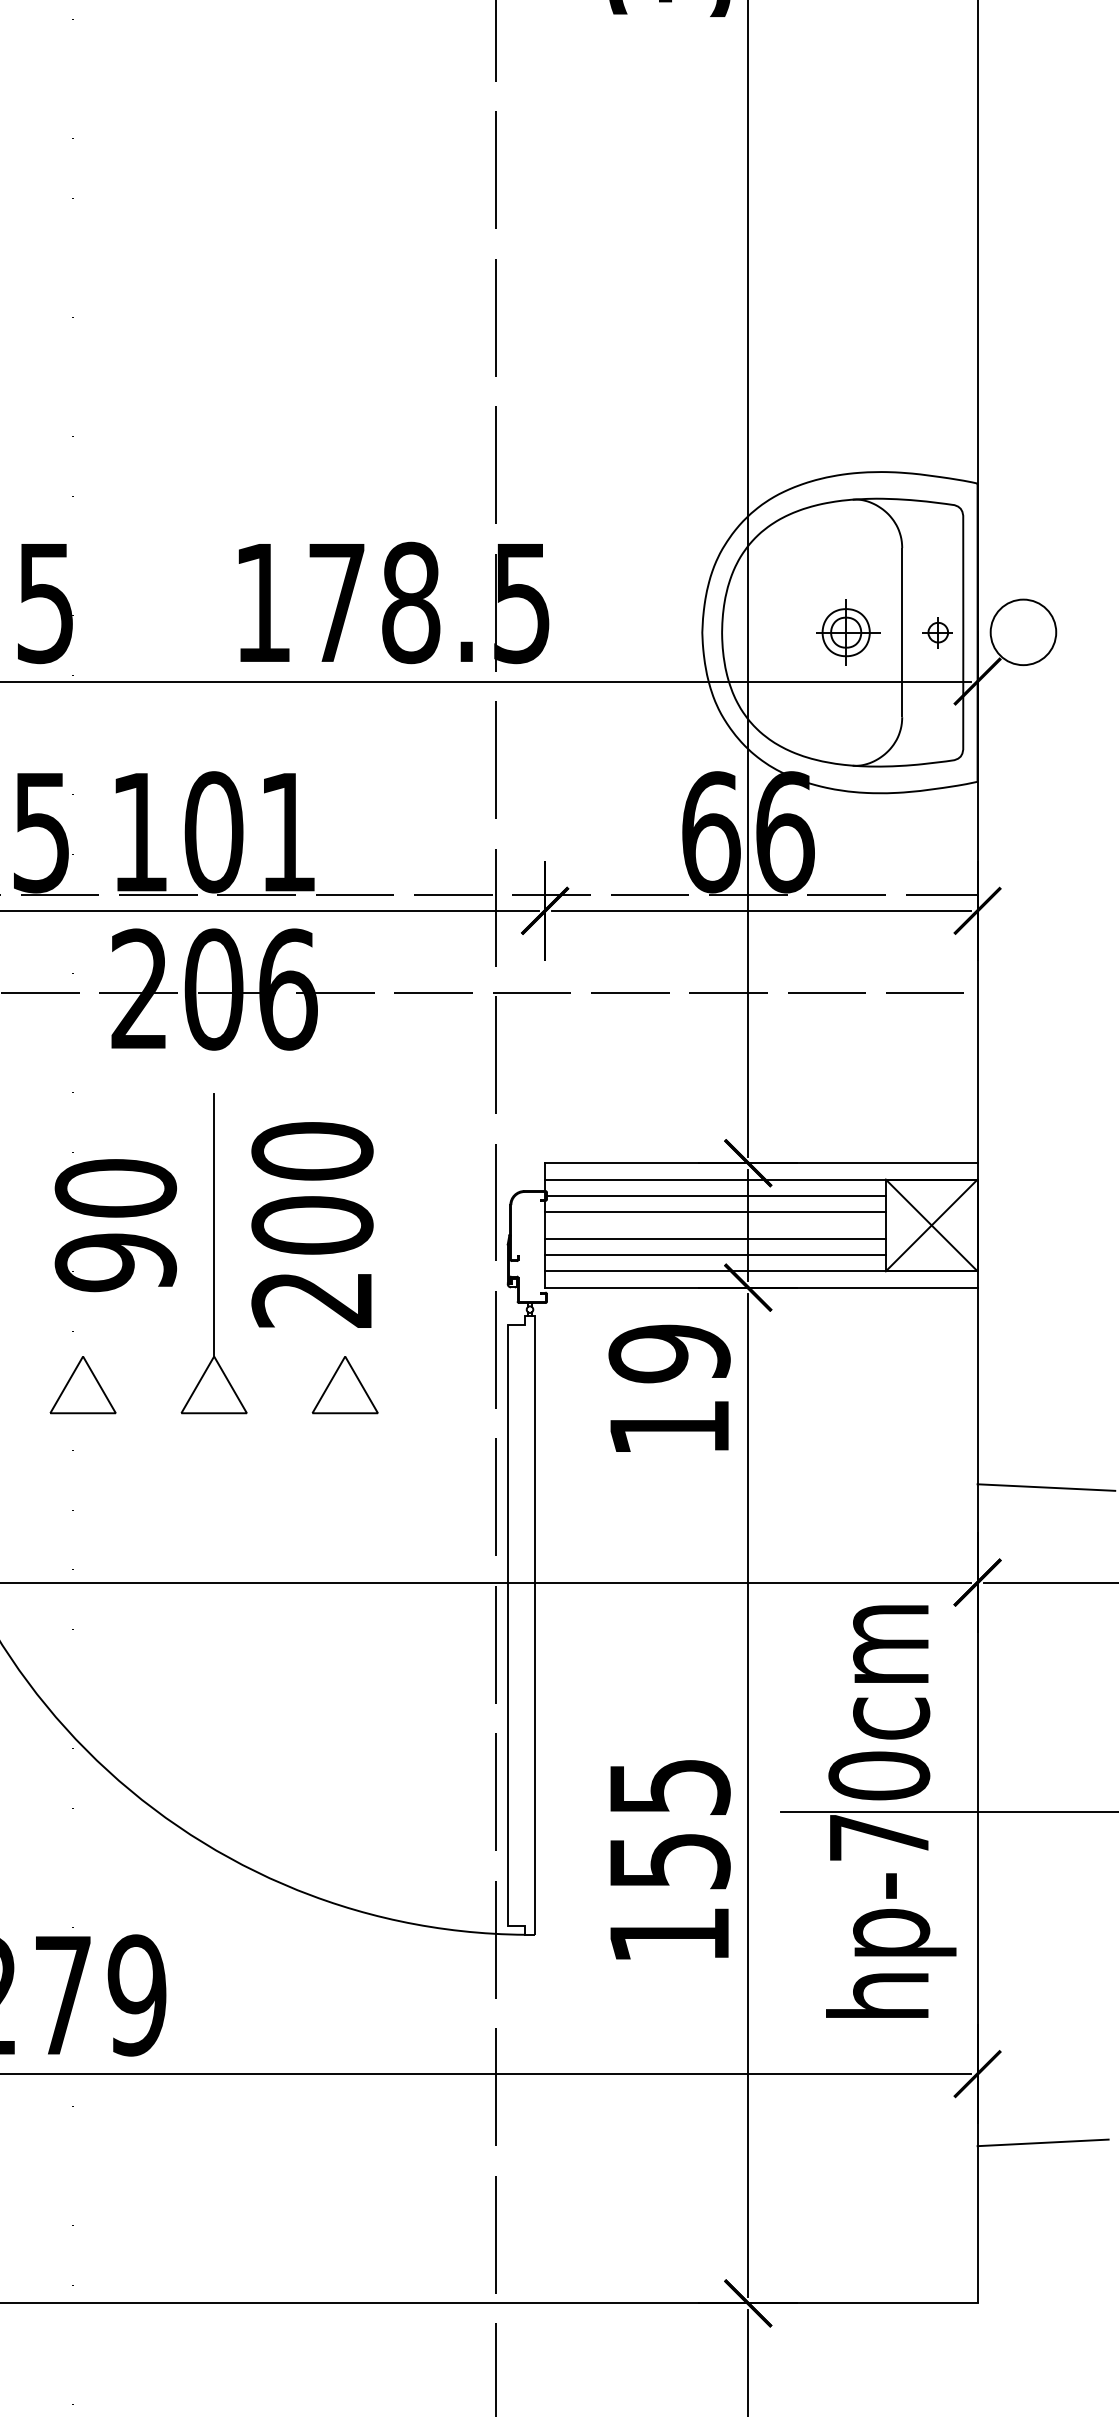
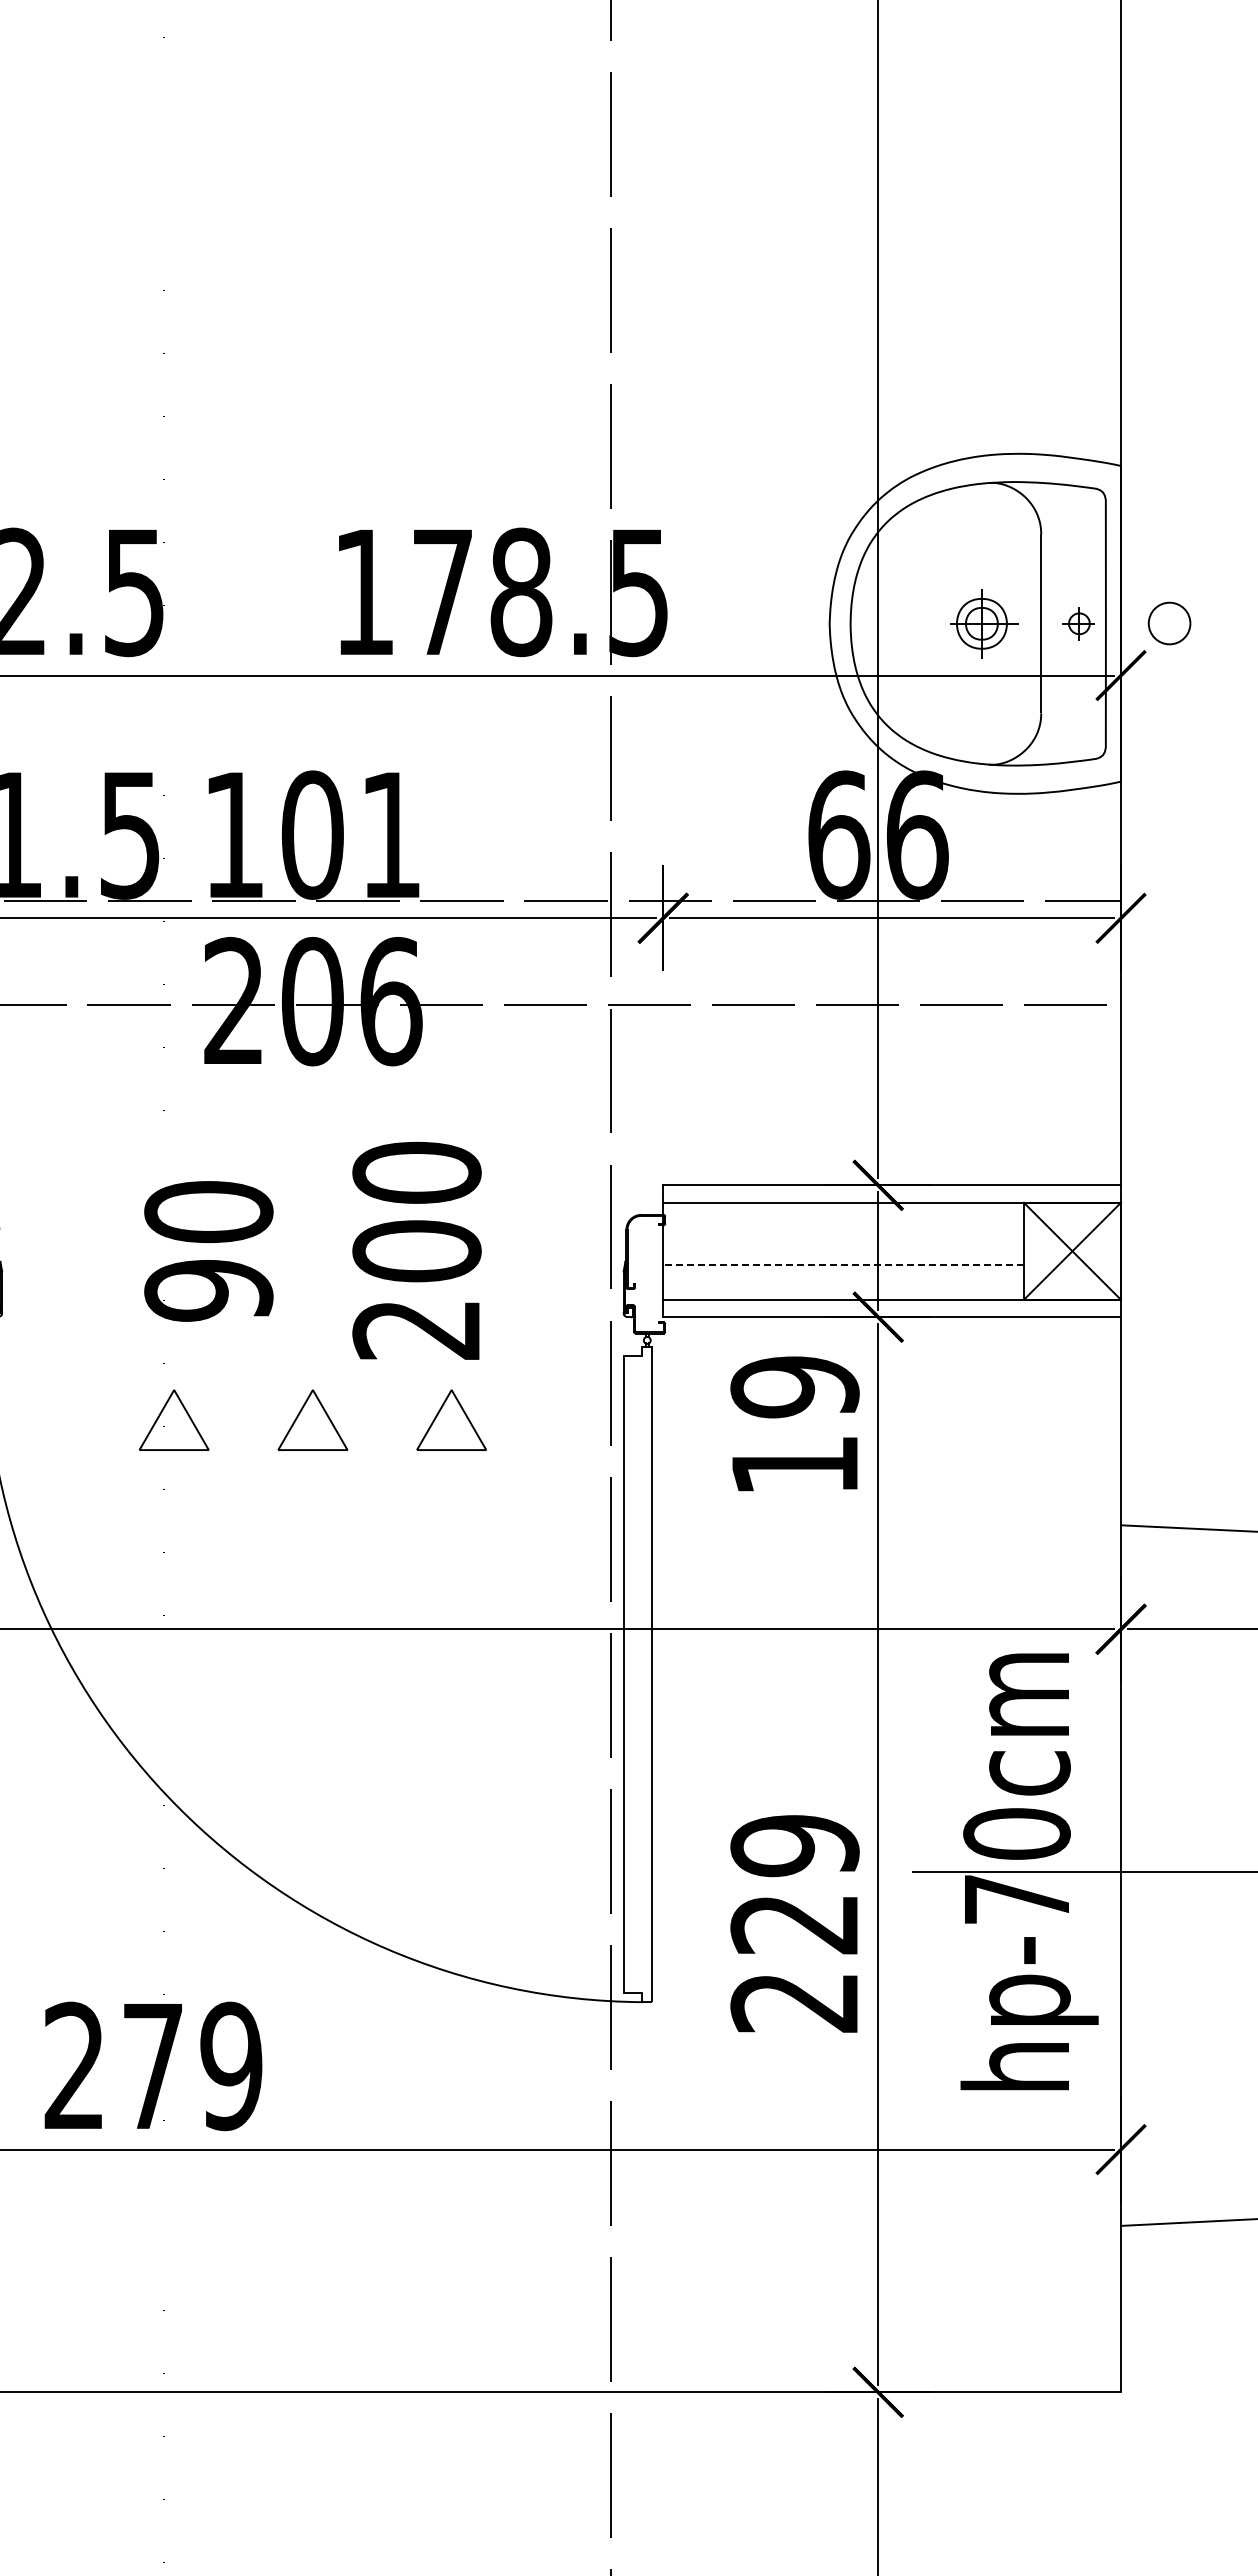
circle: (1023, 632) -> (1169, 623), size x0.6
line: (716, 1196) -> (844, 1220), removed
line: (715, 1212) -> (843, 1237), removed
line: (213, 1225) -> (312, 1251), removed
line: (715, 1238) -> (843, 1265), solid -> dashed
line: (715, 1254) -> (843, 1282), removed
text: (669, 1860) -> (794, 1923), 155 -> 229

